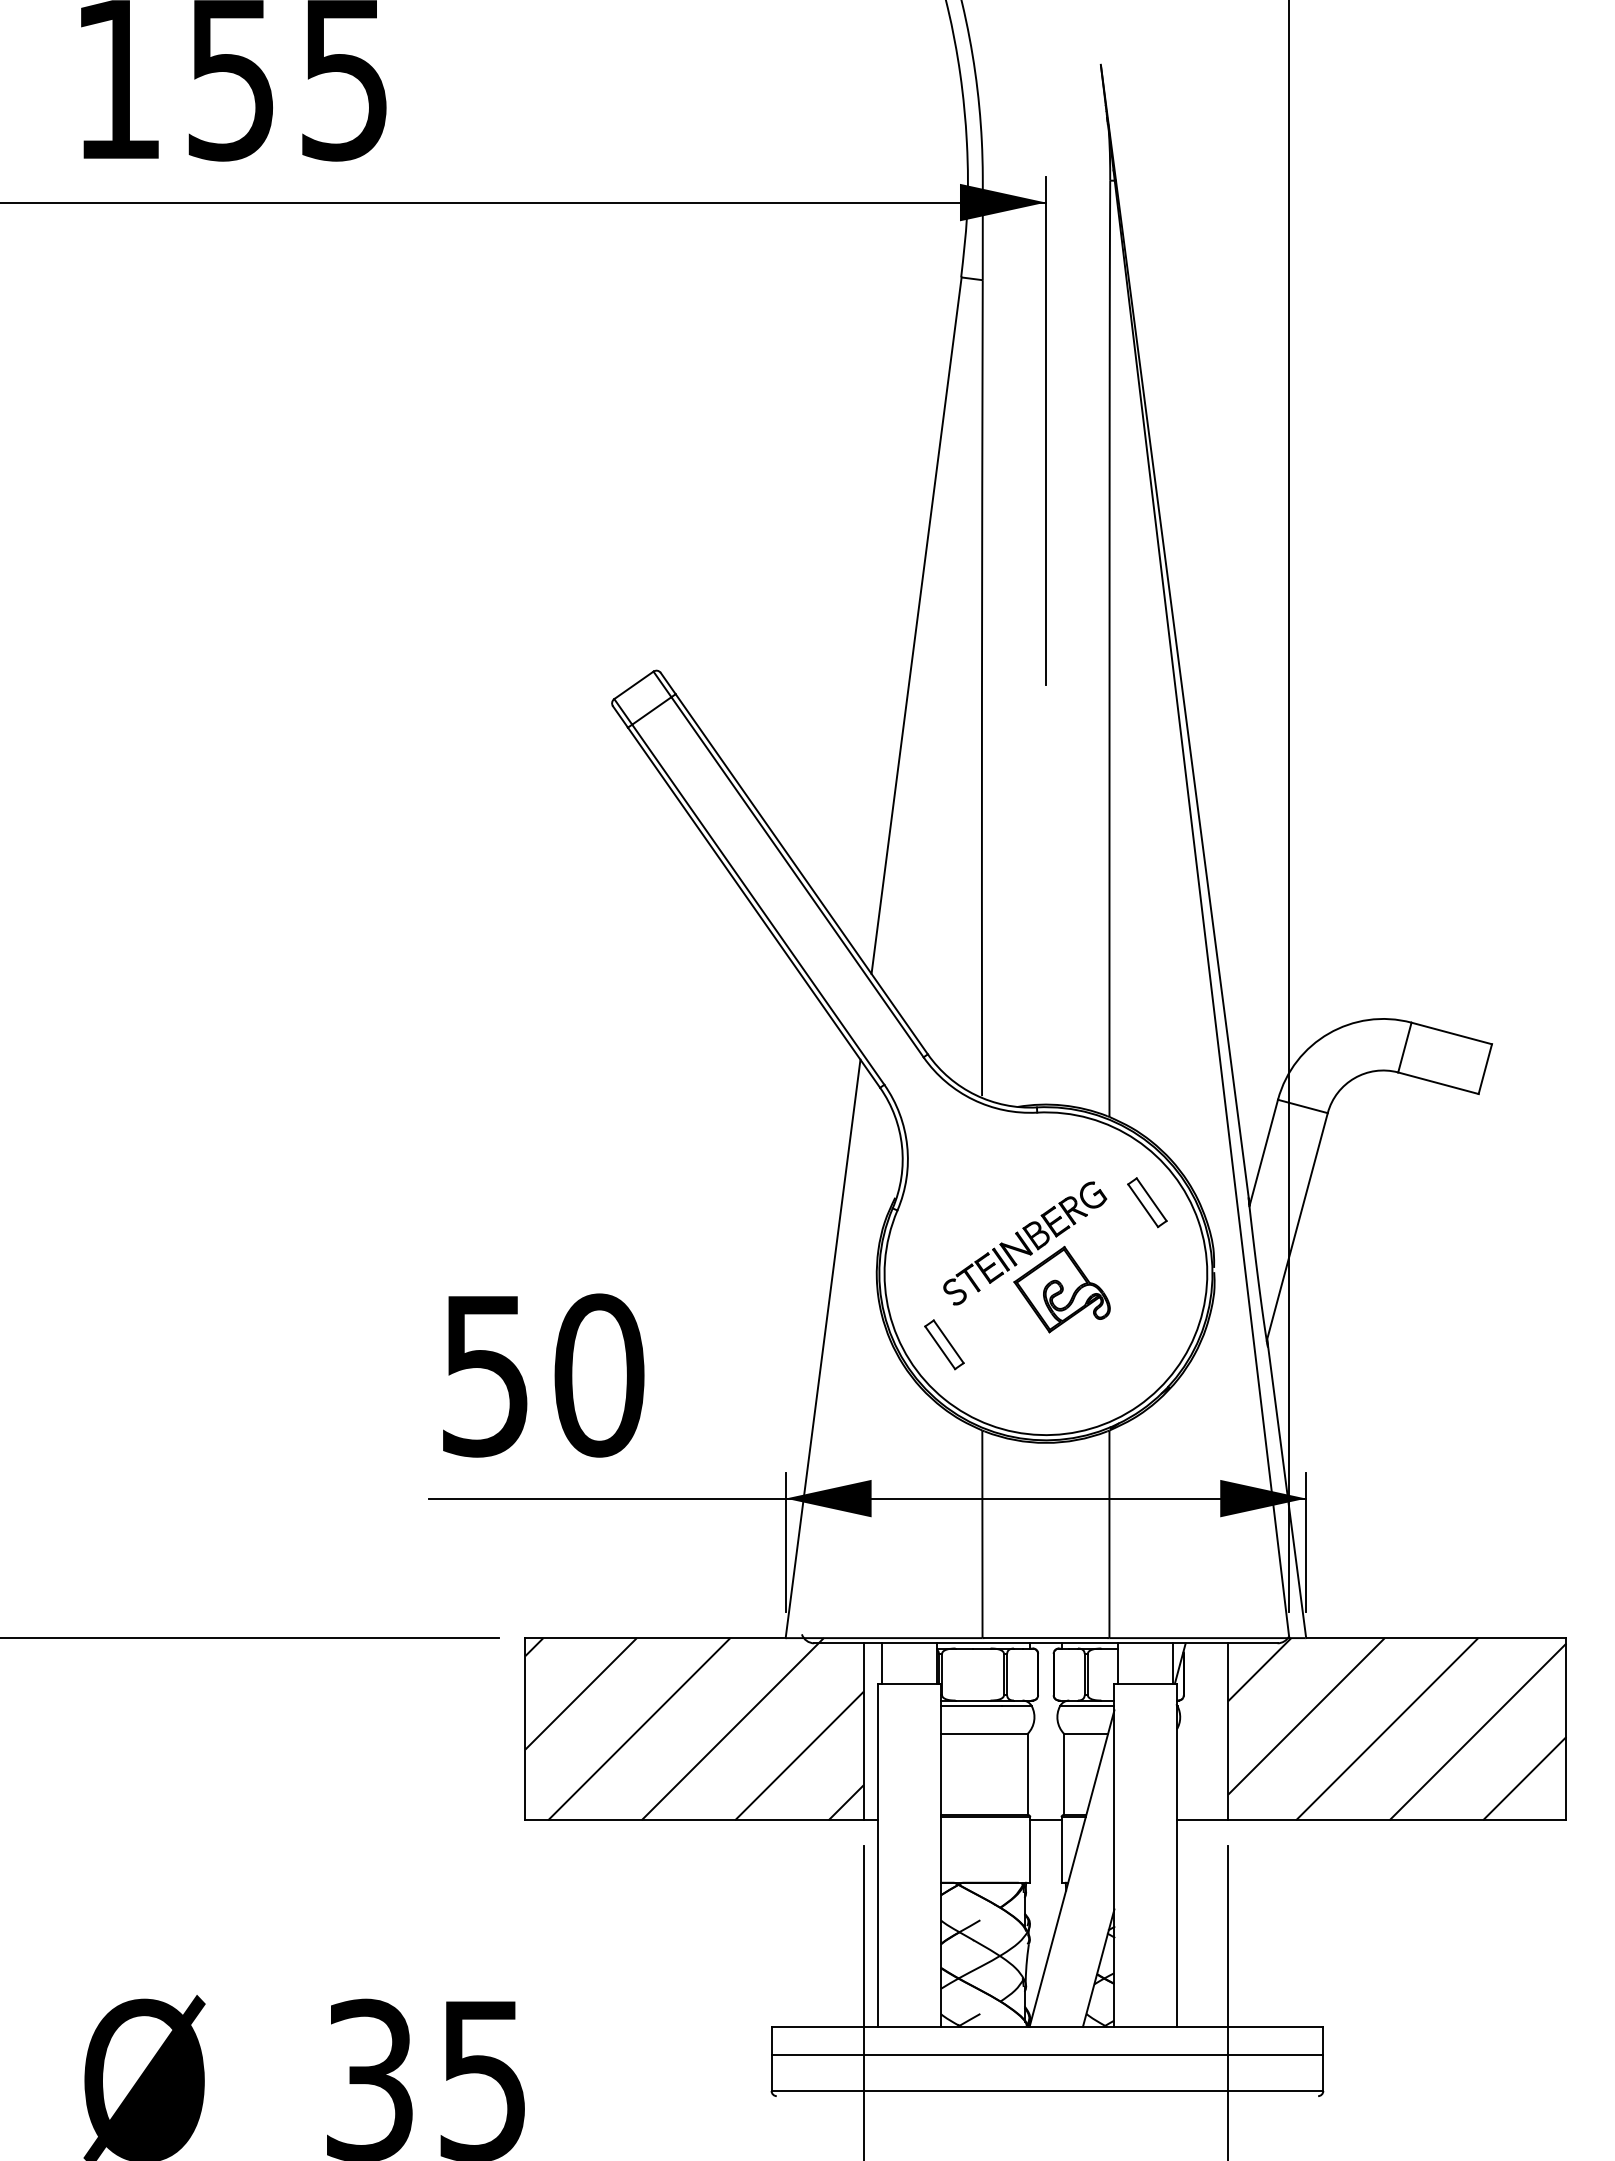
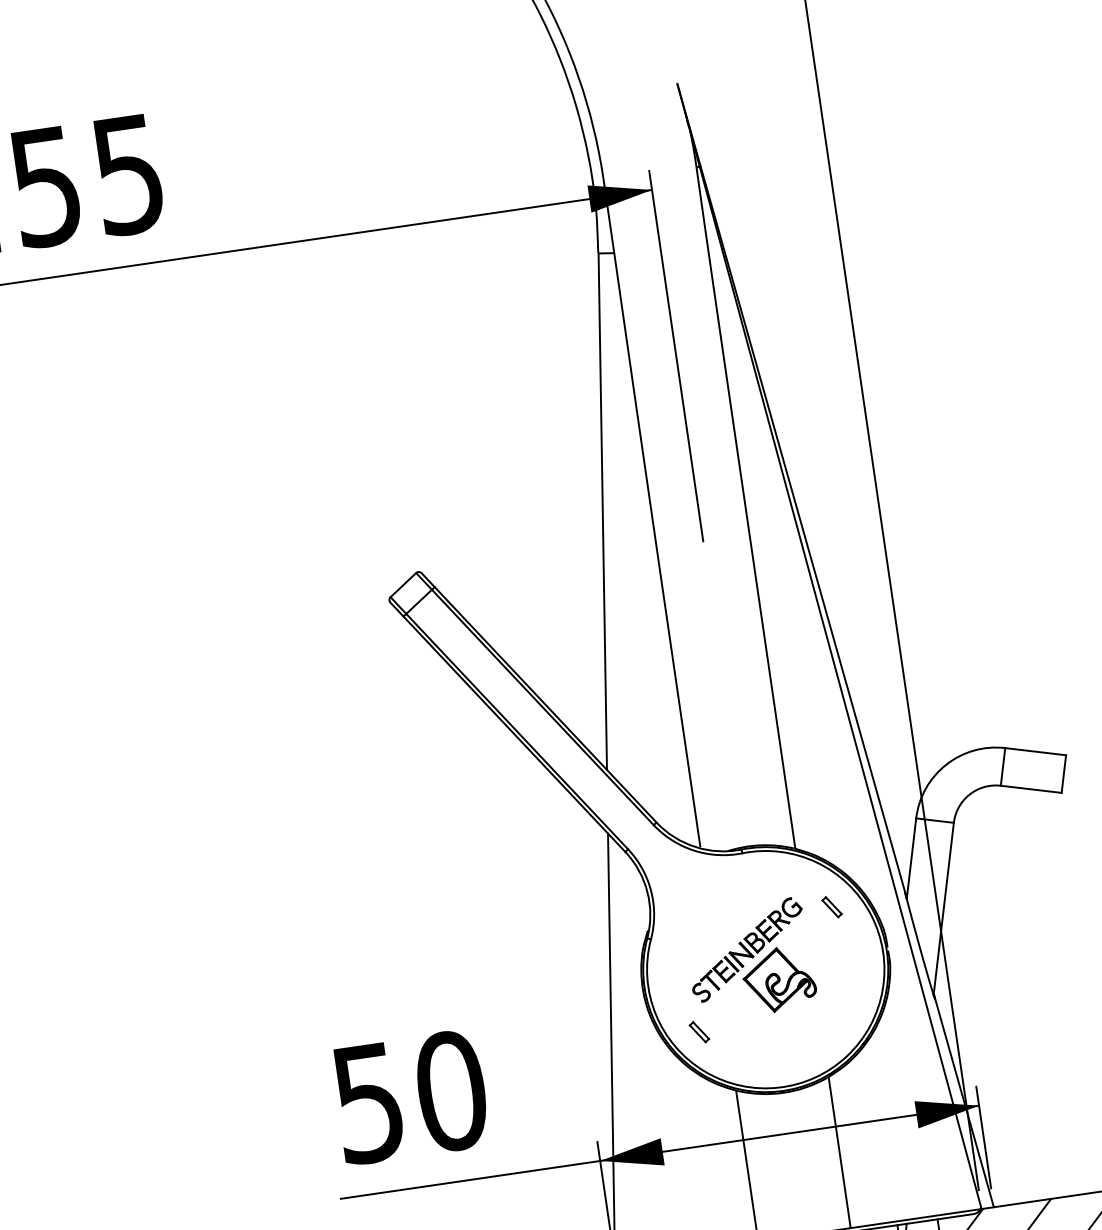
part: (1147, 1202) -> (832, 907), size x0.6
part: (944, 1344) -> (699, 1031), size x0.6

